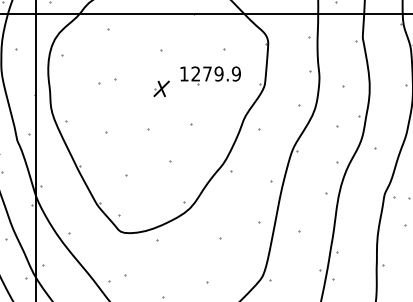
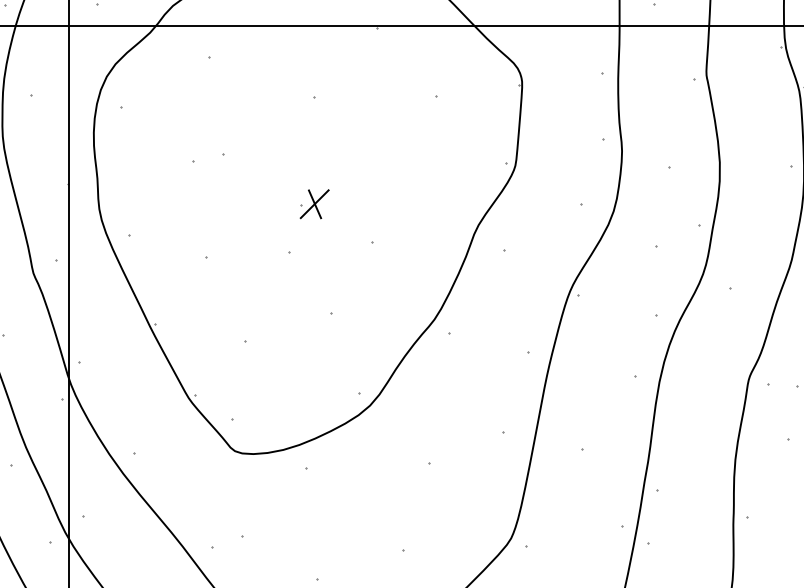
part: (210, 75) -> (409, 146), removed
part: (161, 88) -> (314, 203), moved

